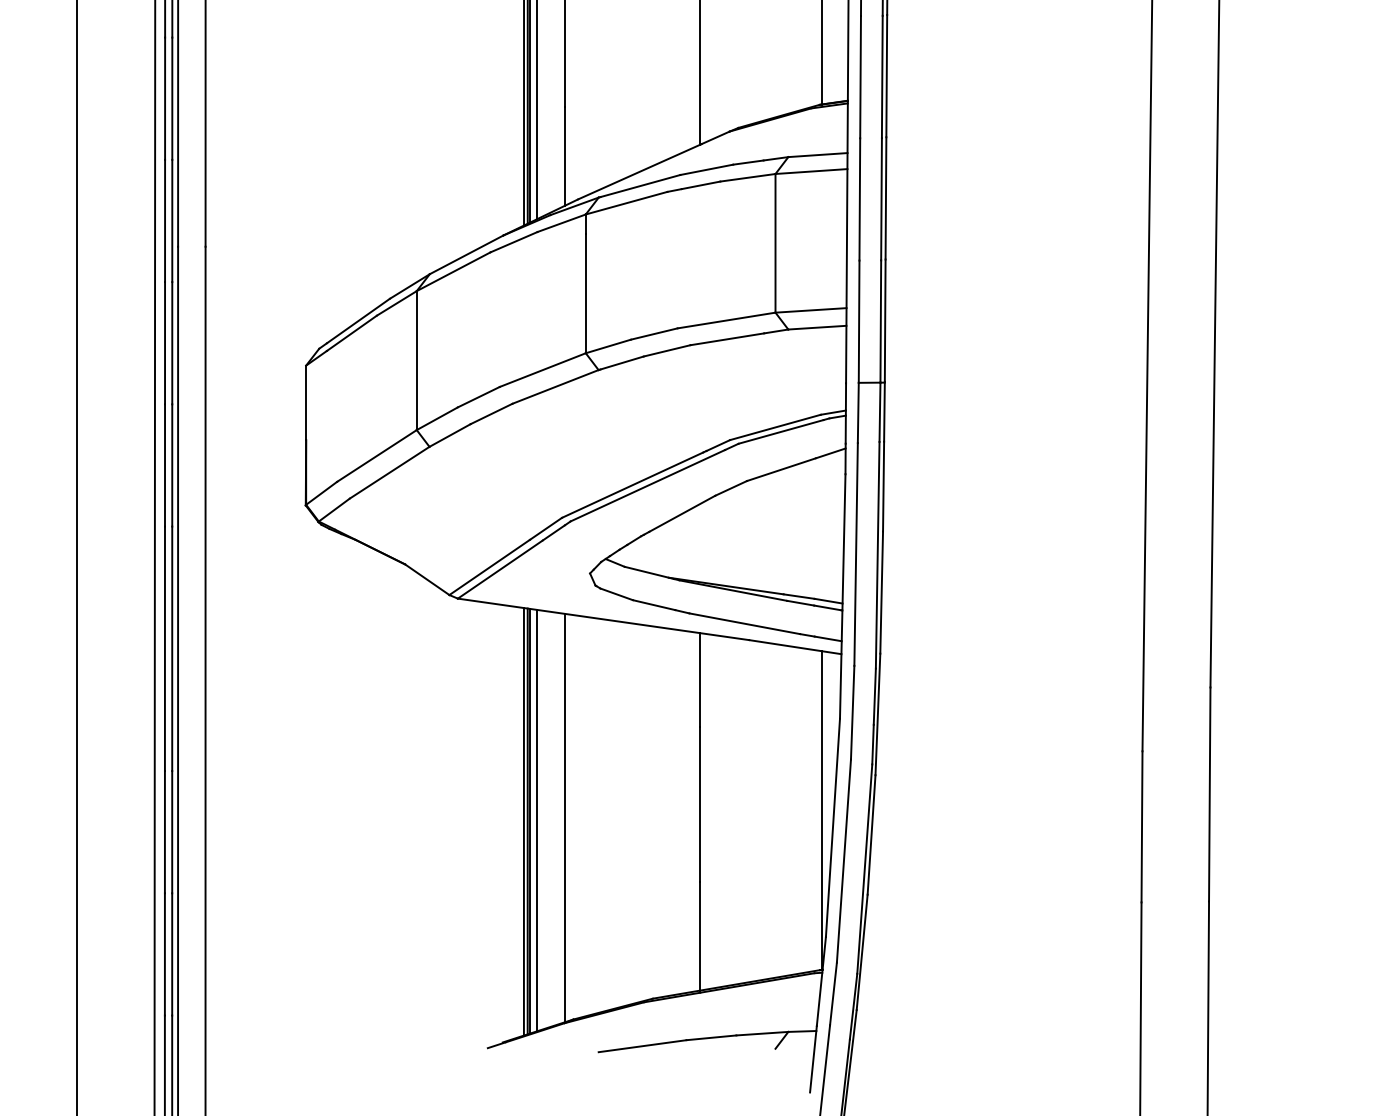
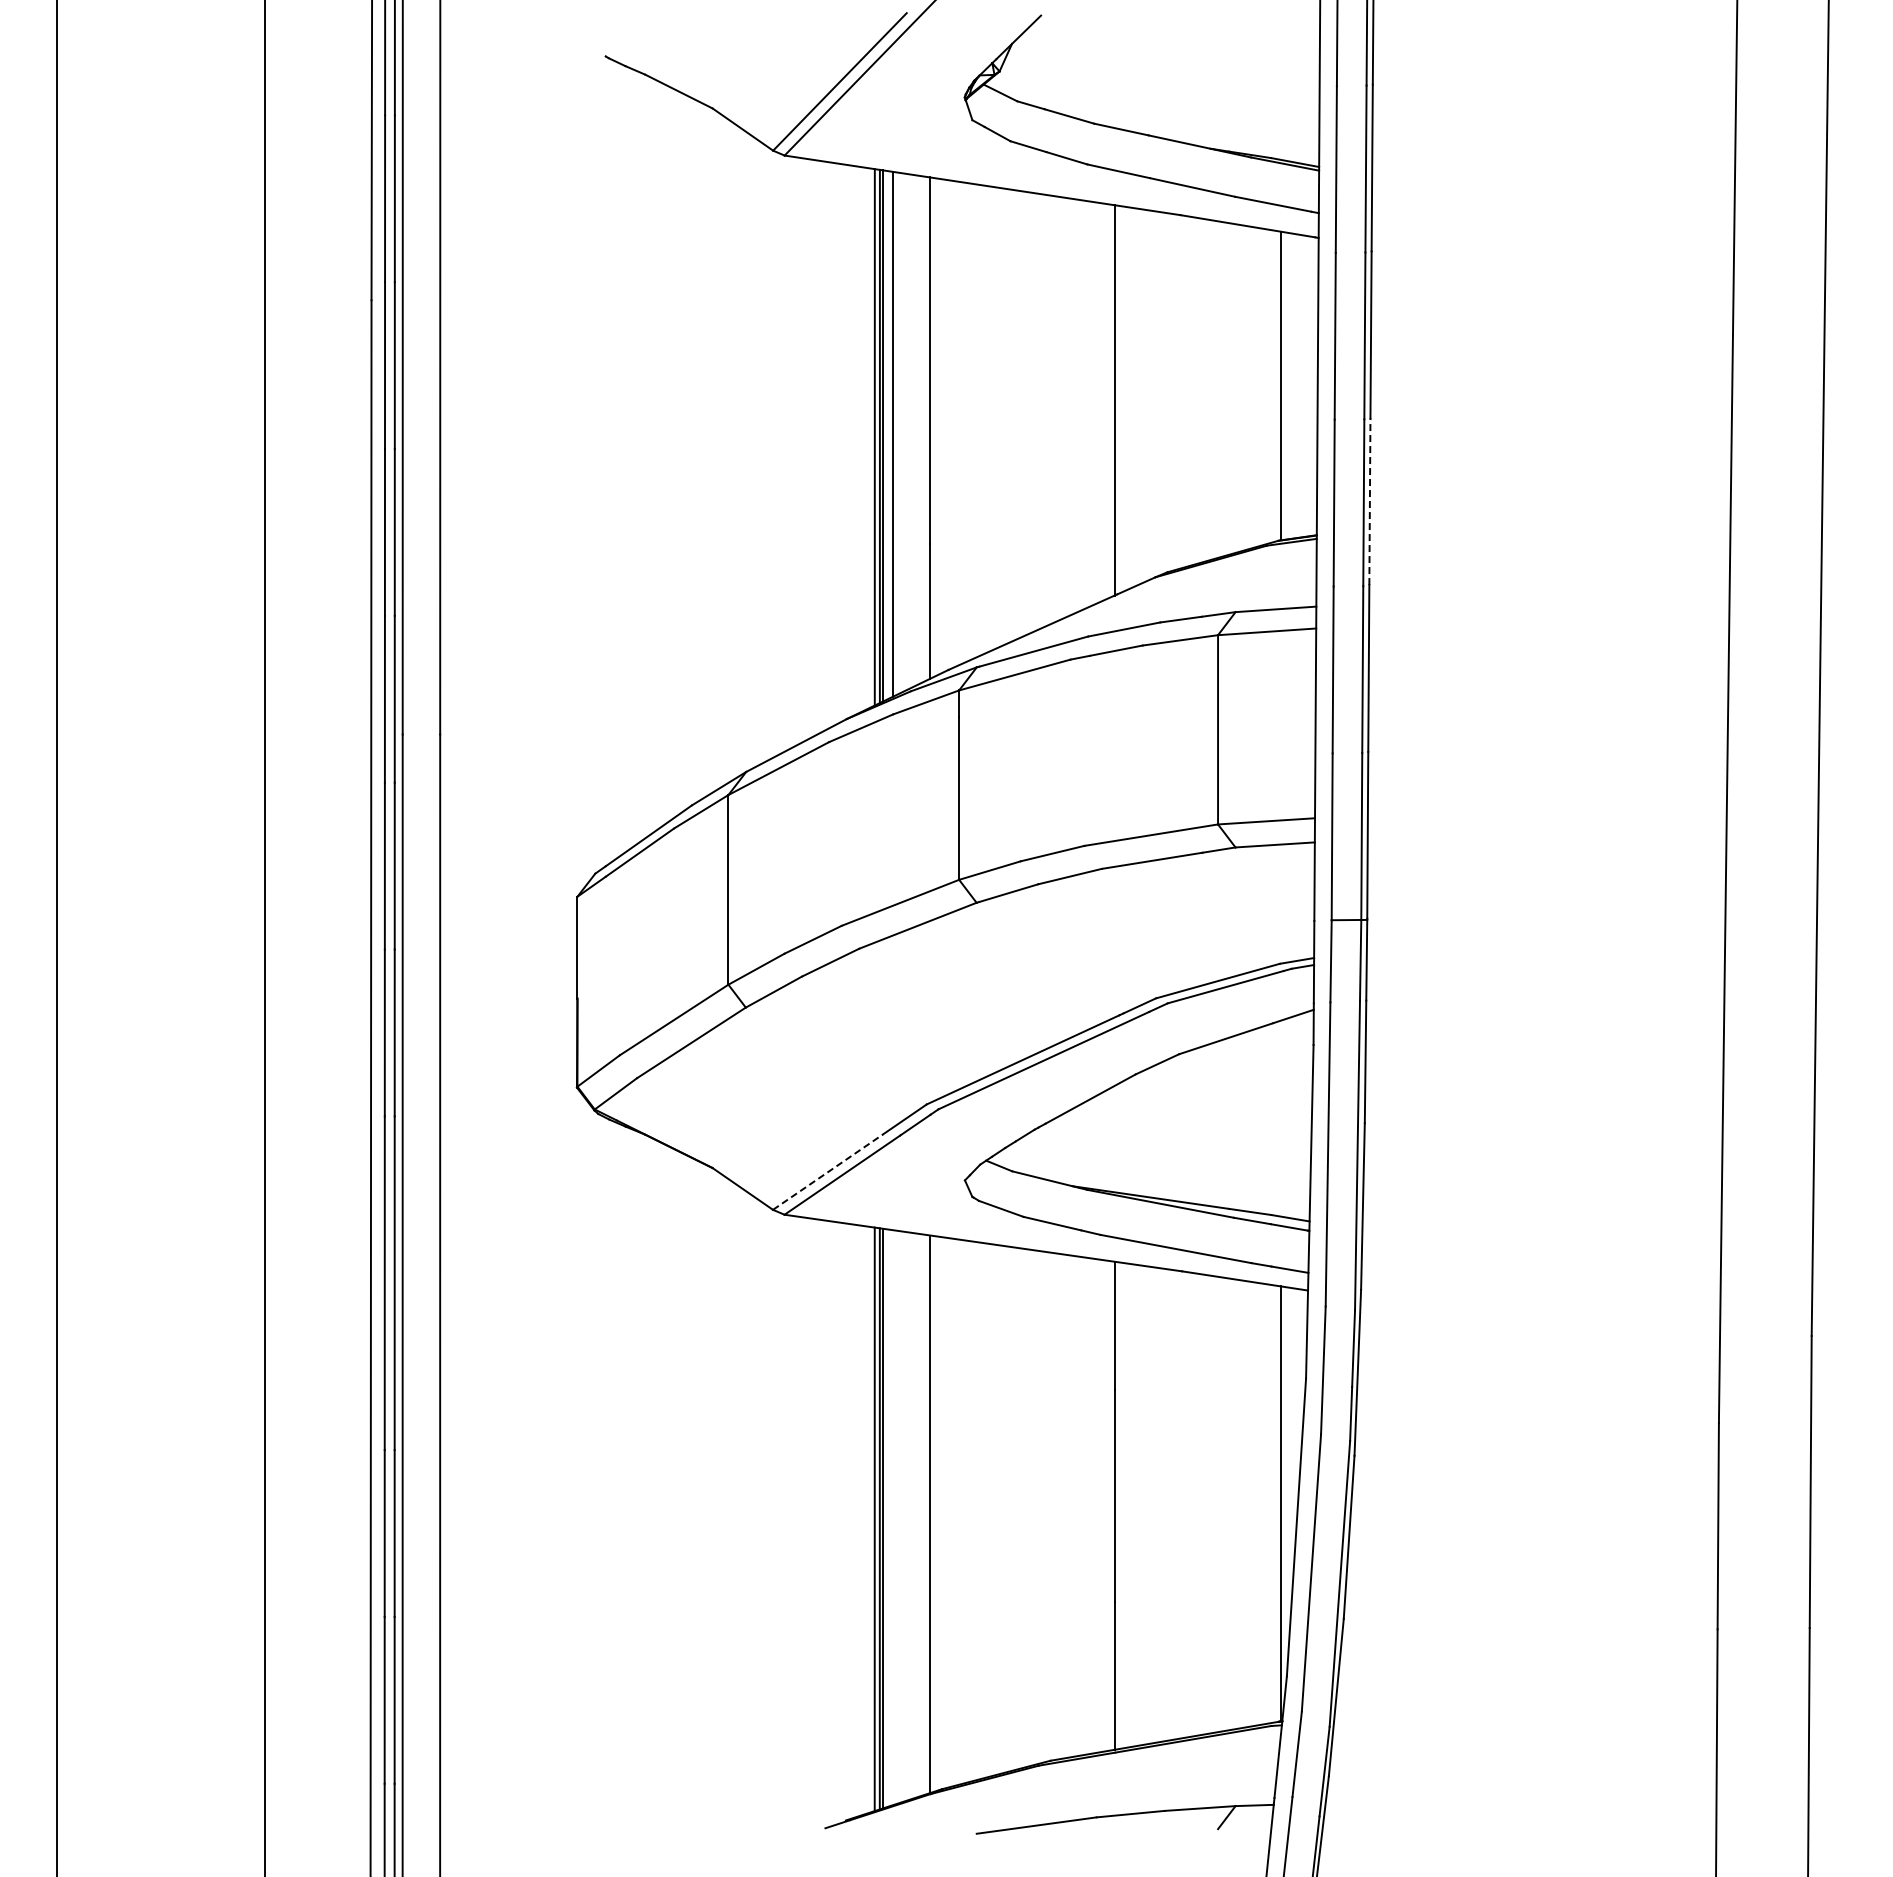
line: (886, 76) -> (1369, 501), solid -> dashed
line: (489, 567) -> (827, 1172), solid -> dashed
line: (537, 820) -> (893, 1517), removed

